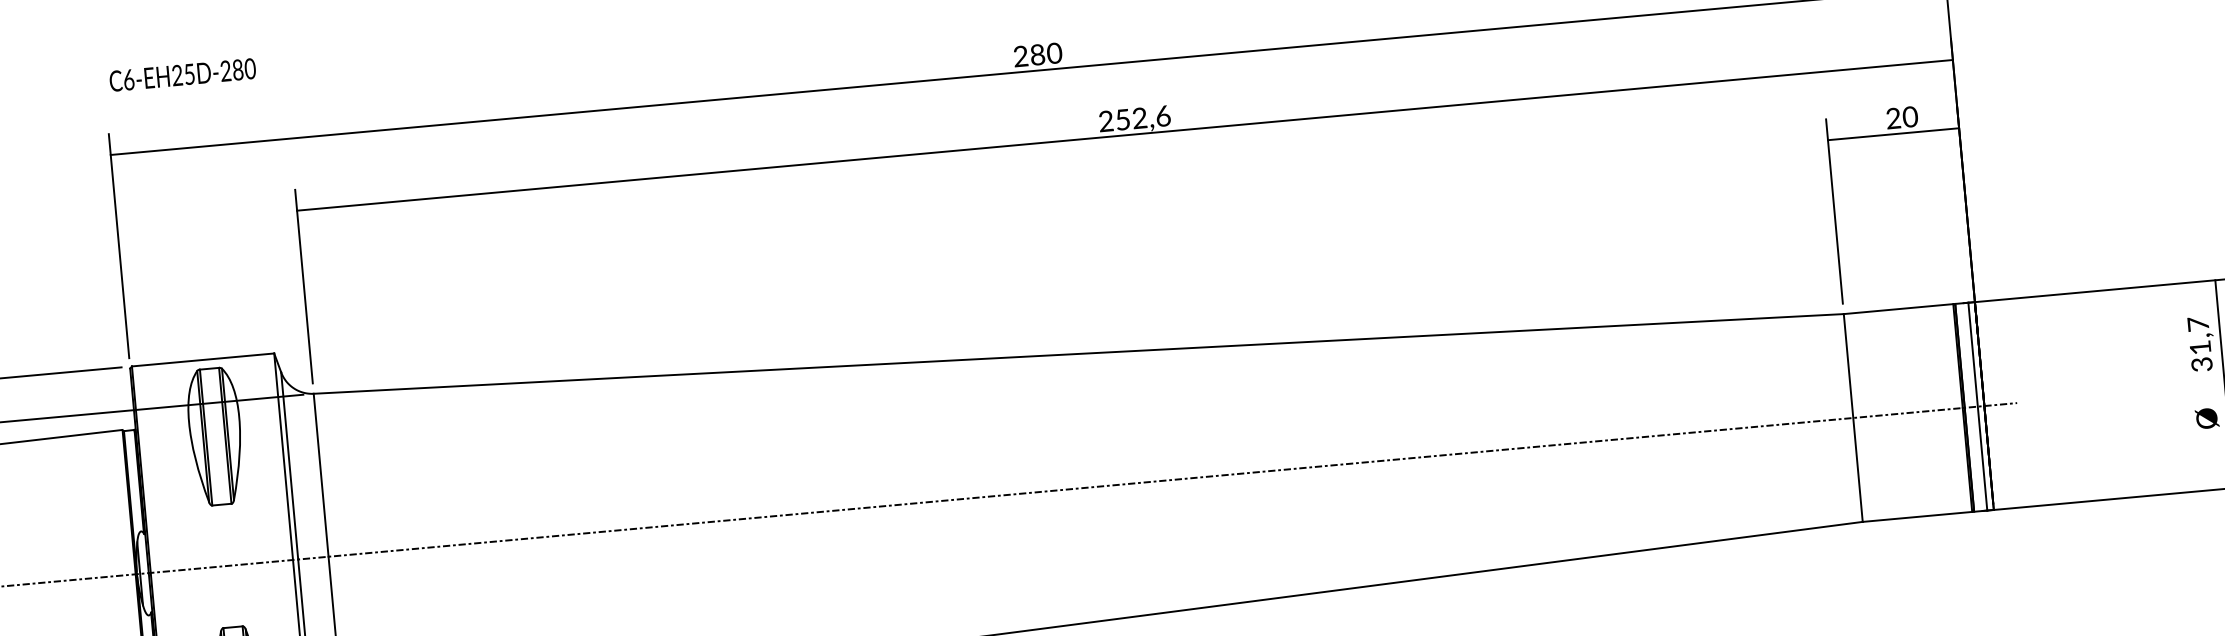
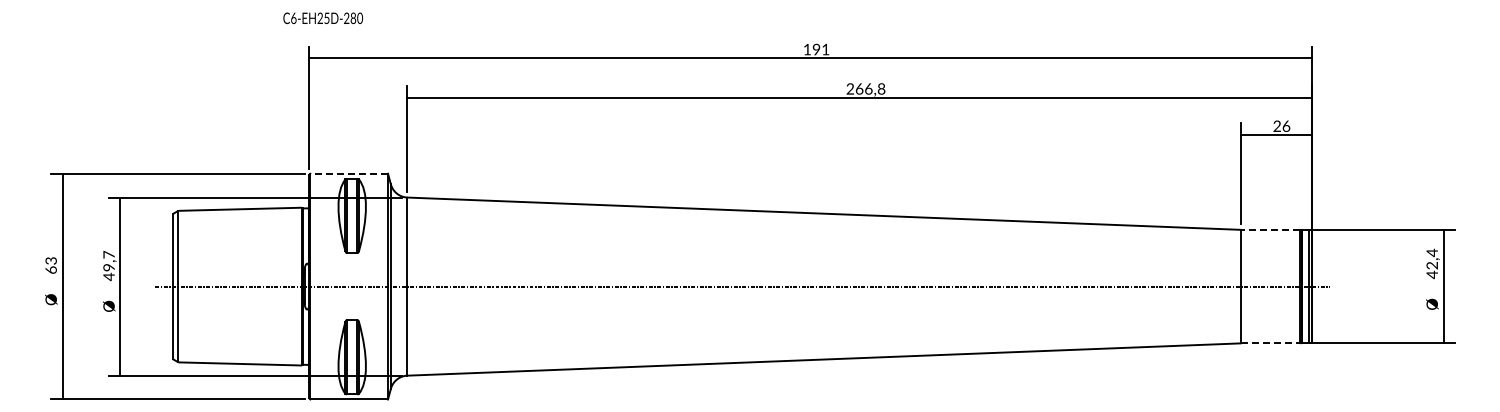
text: (1037, 54) -> (816, 49), 280 -> 191
text: (181, 75) -> (322, 18), moved
text: (1910, 115) -> (1286, 125), 20 -> 26
text: (1142, 117) -> (870, 88), 252,6 -> 266,8
line: (1898, 308) -> (1270, 229), solid -> dashed
text: (2198, 343) -> (1431, 263), 31,7 -> 42,4
line: (203, 359) -> (349, 173), solid -> dashed
line: (1917, 517) -> (1270, 343), solid -> dashed

